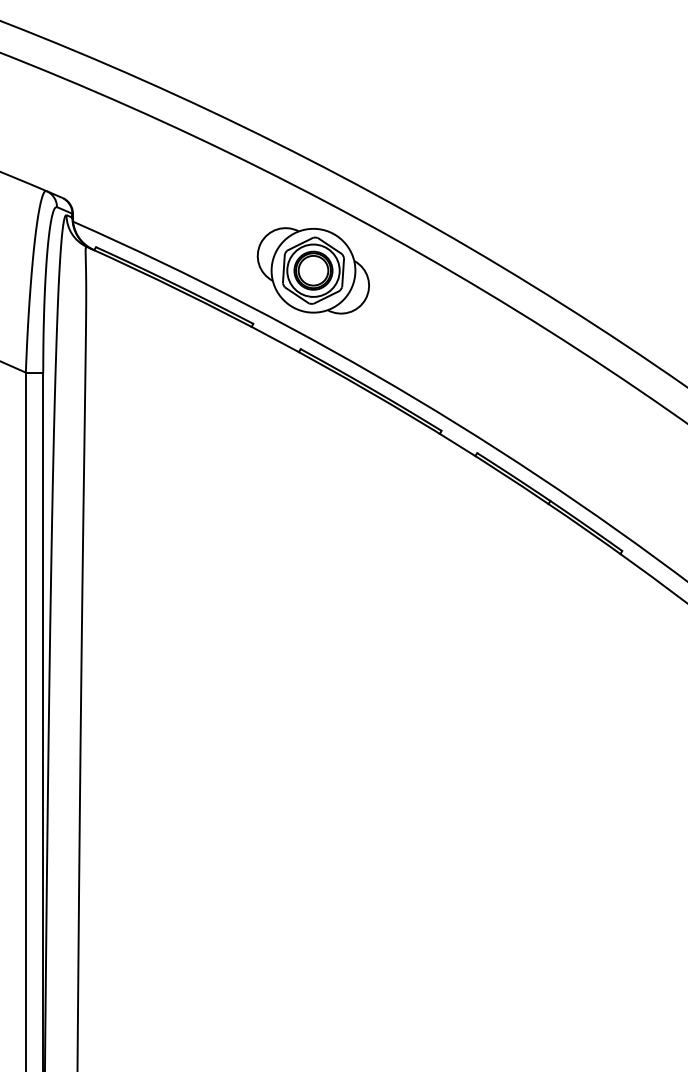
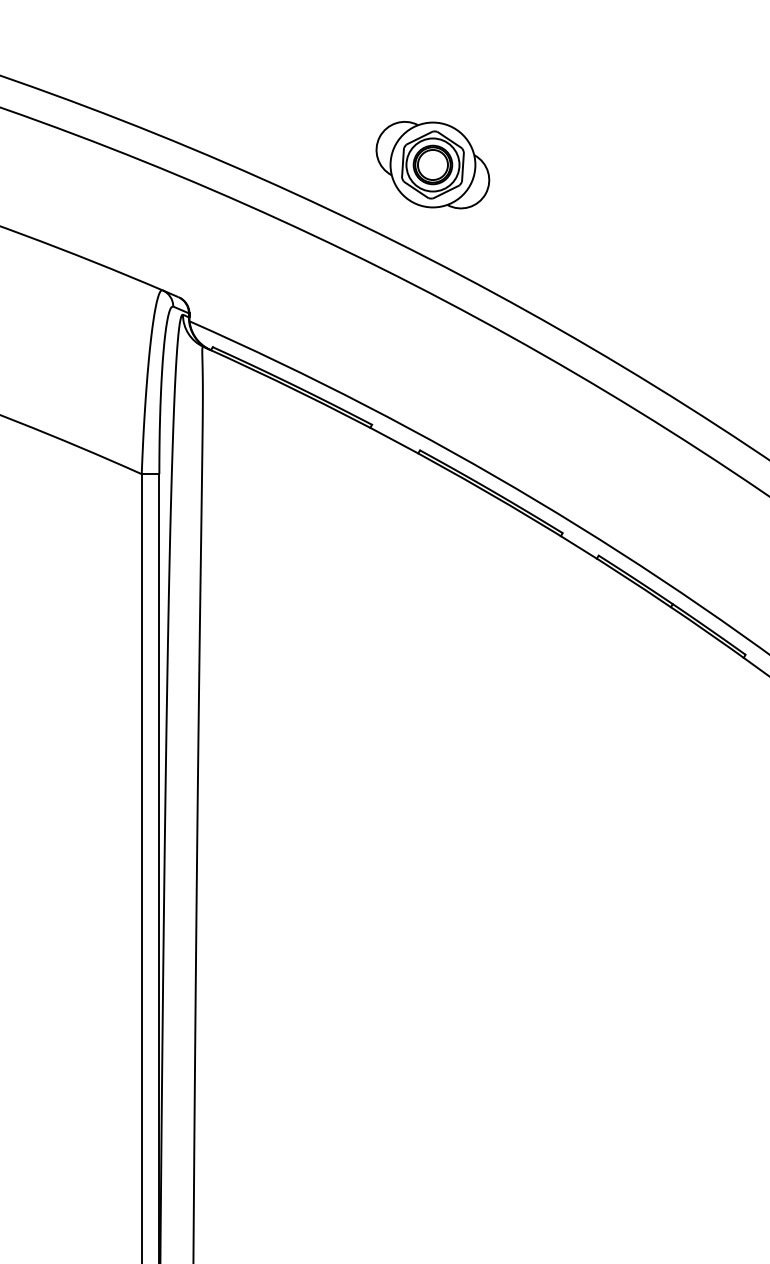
part: (313, 271) -> (432, 165), moved

